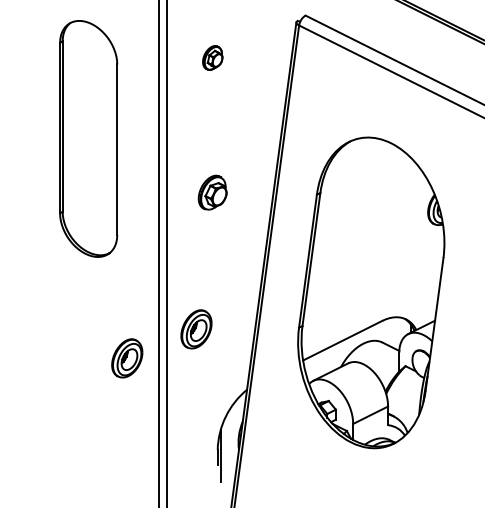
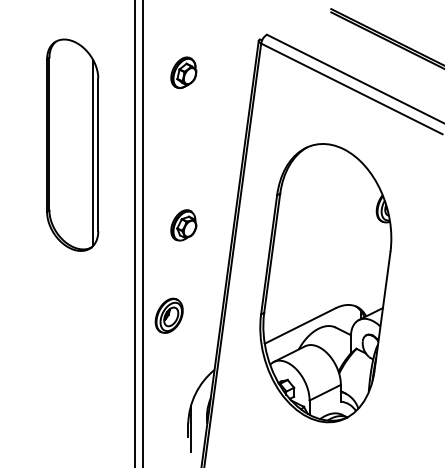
part: (212, 57) -> (183, 72), size x1.43
line: (111, 147) -> (93, 152), added
part: (212, 192) -> (183, 225), moved
part: (126, 358) -> (106, 341), removed

